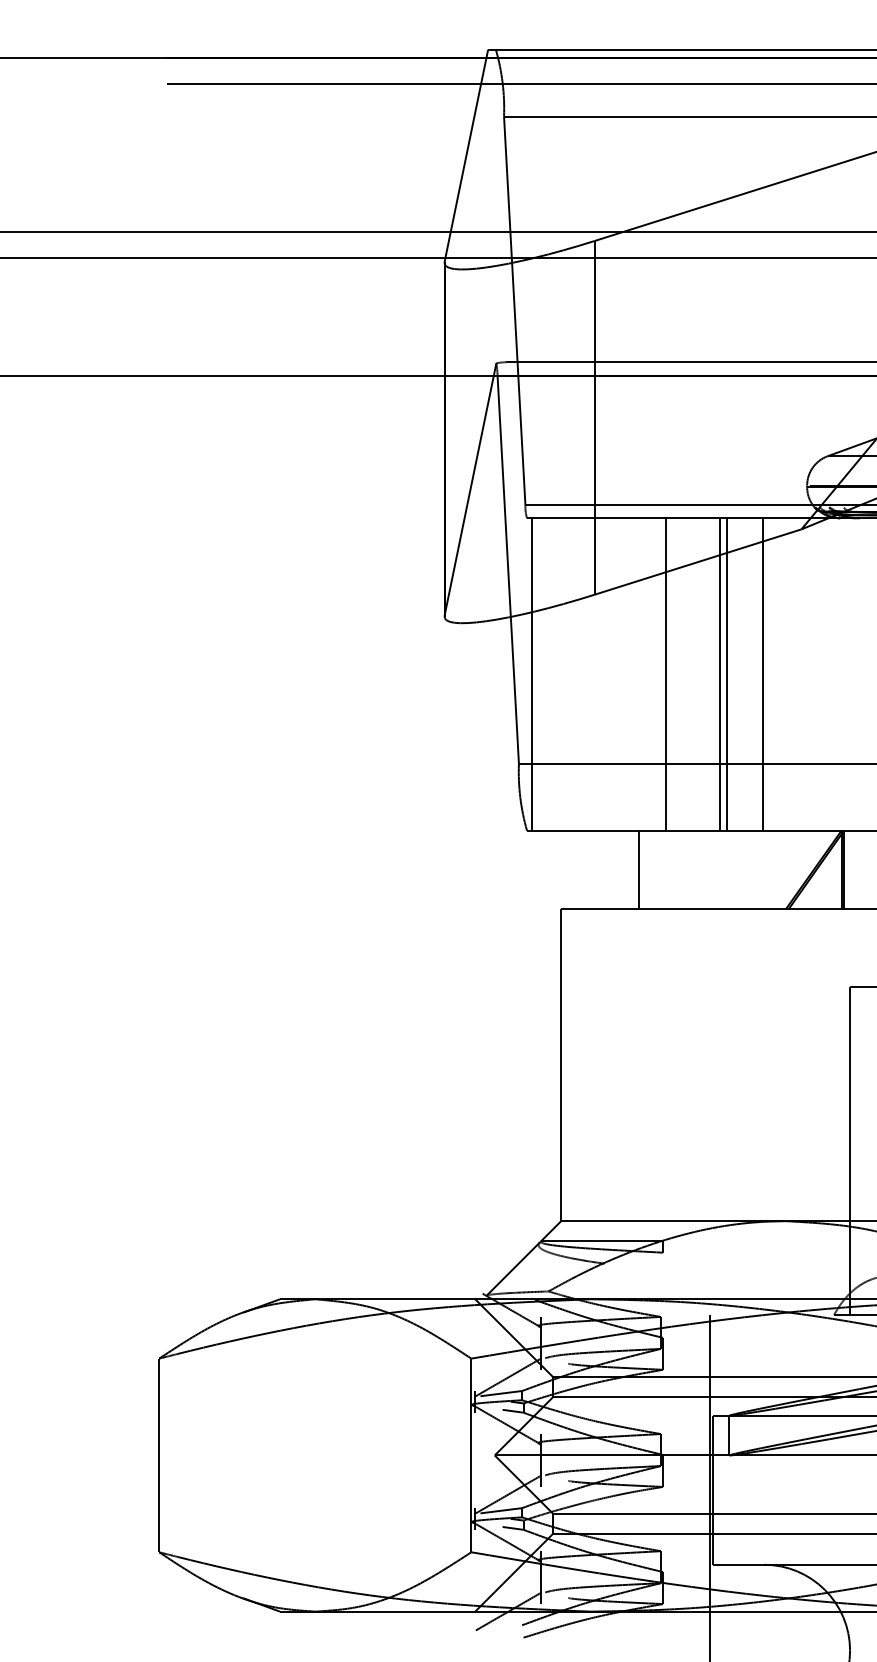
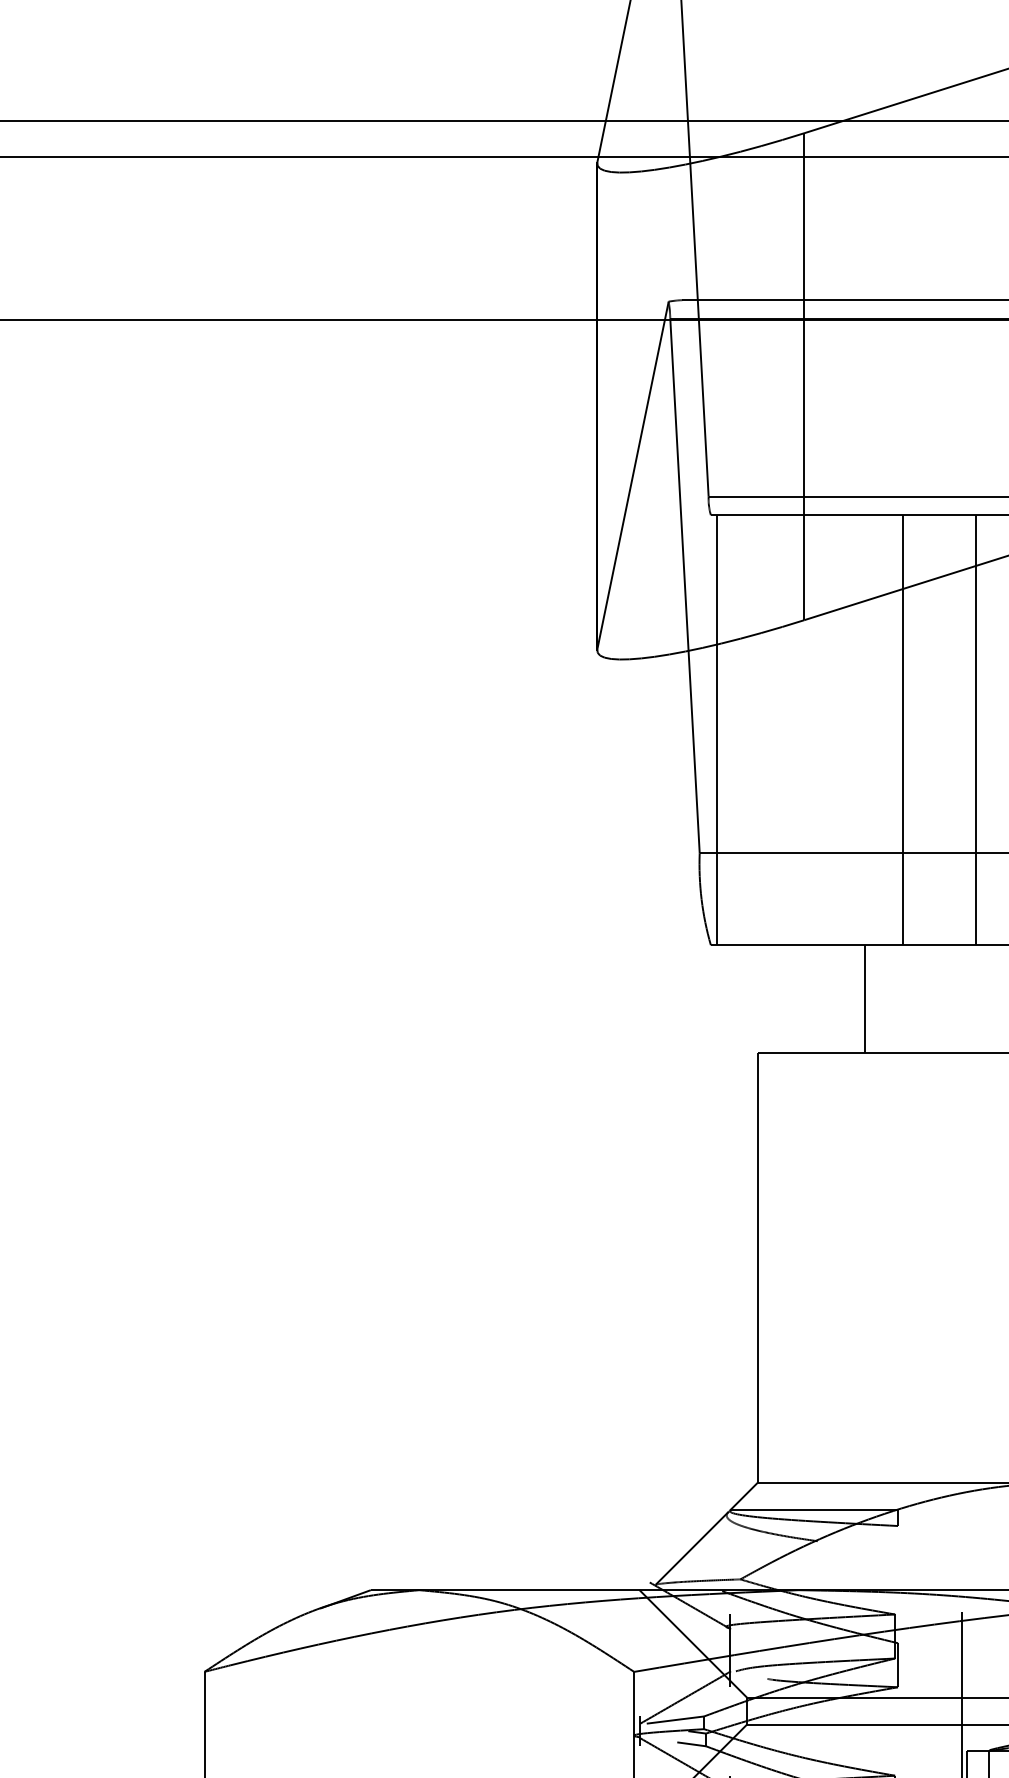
line: (727, 674) -> (986, 730), removed

